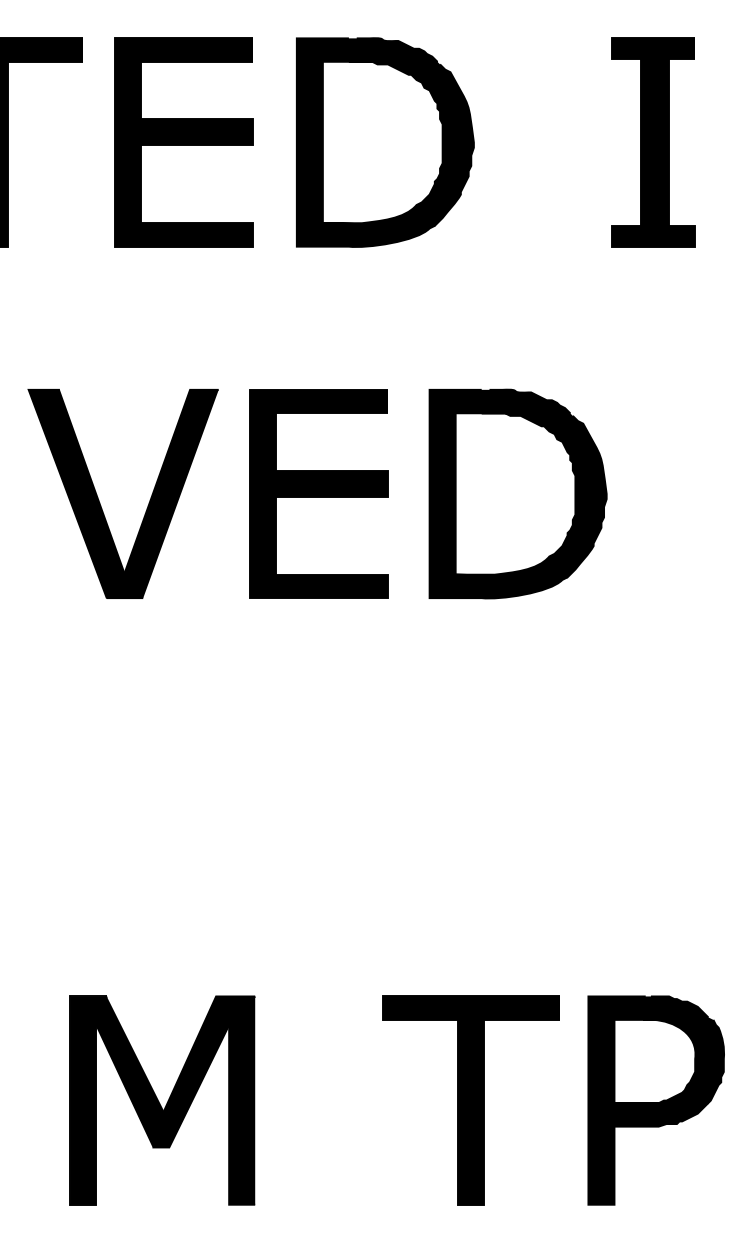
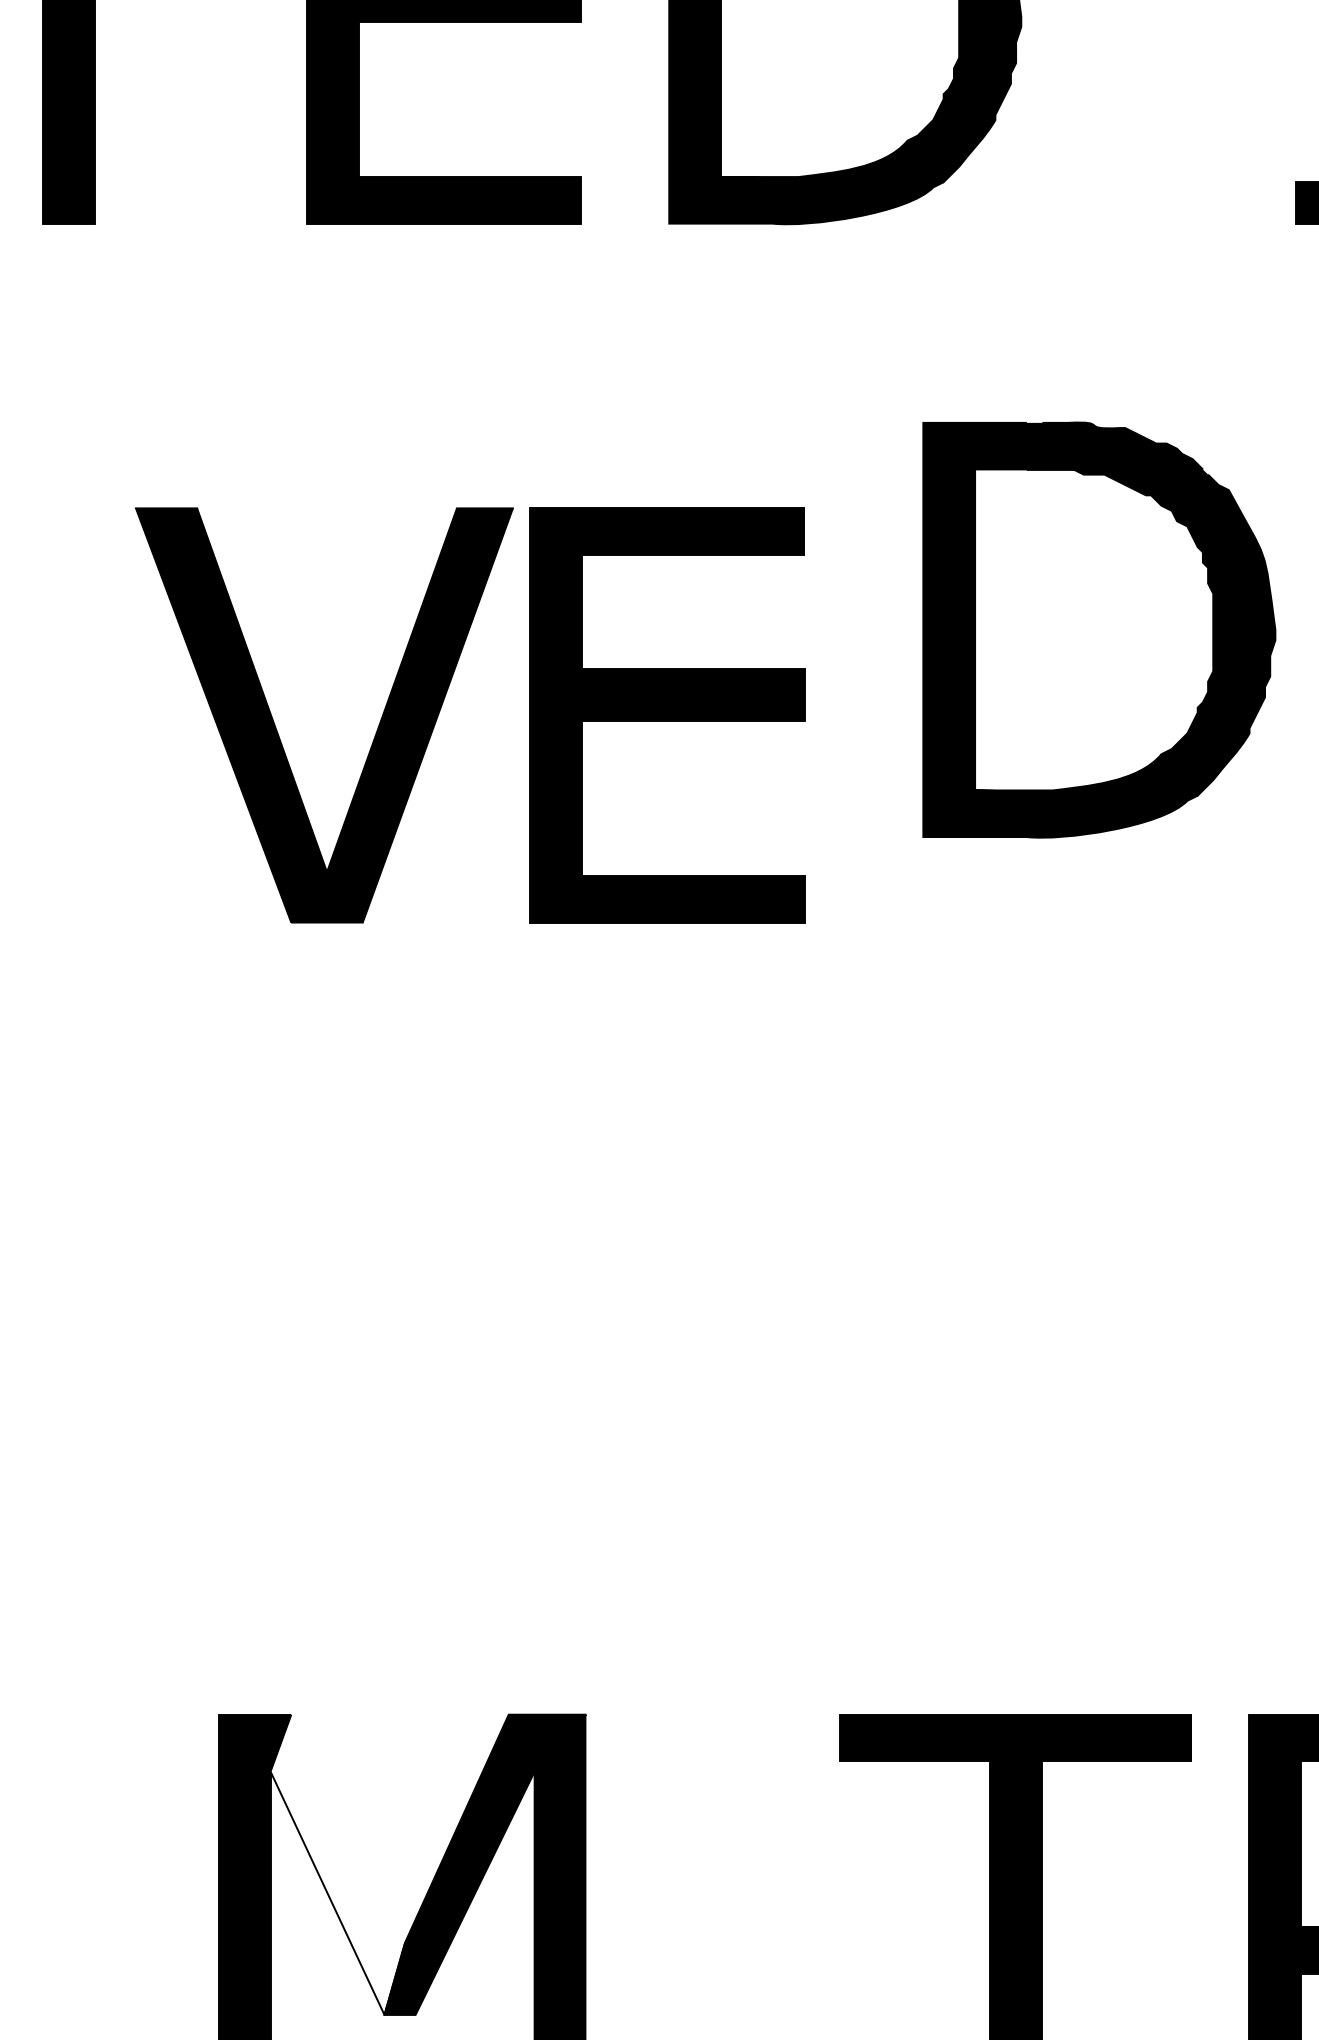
part: (318, 493) -> (666, 714), moved
part: (517, 493) -> (1098, 628), moved
fill: (130, 1071) -> (338, 1863), removed

